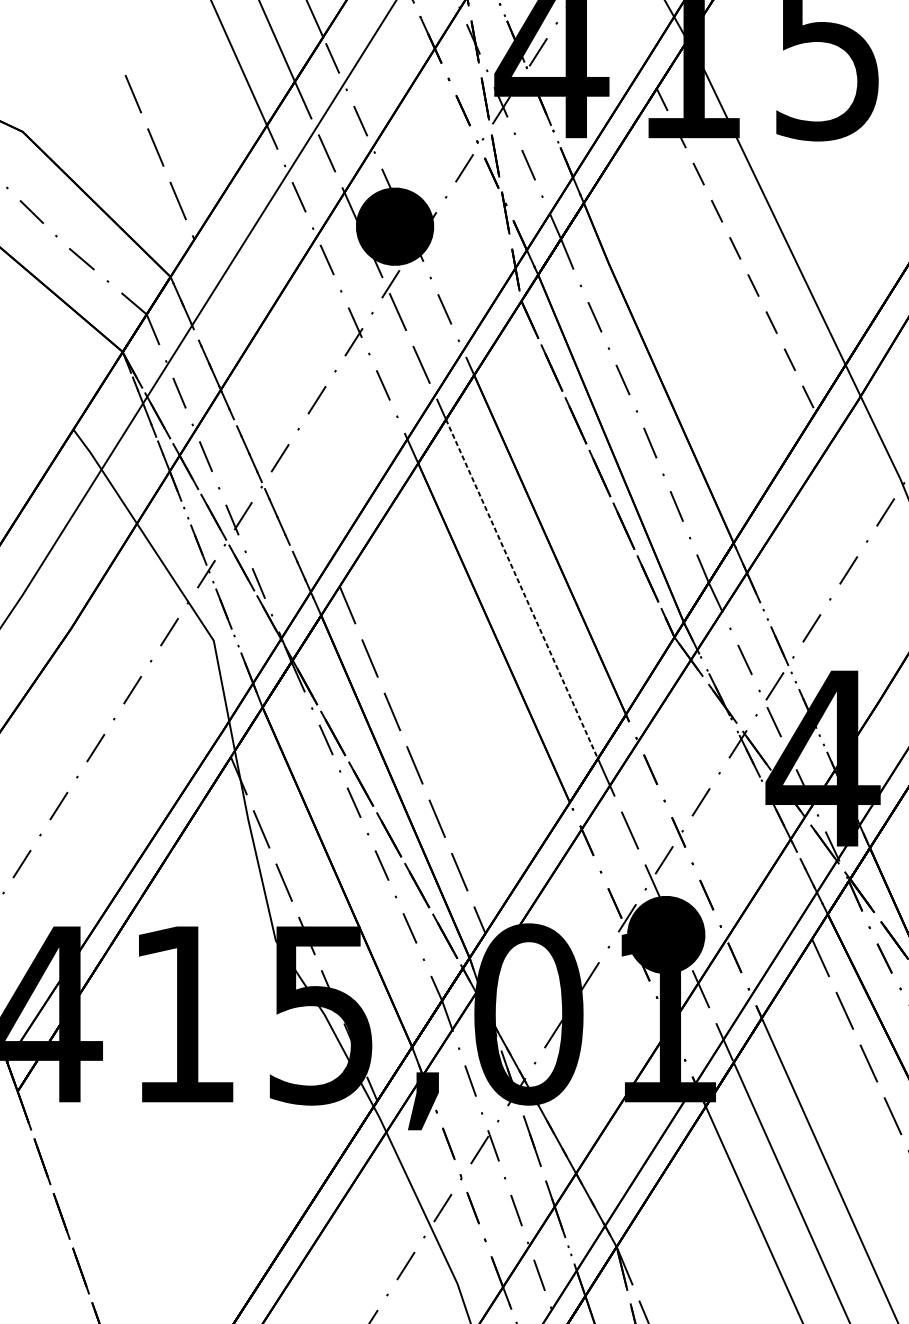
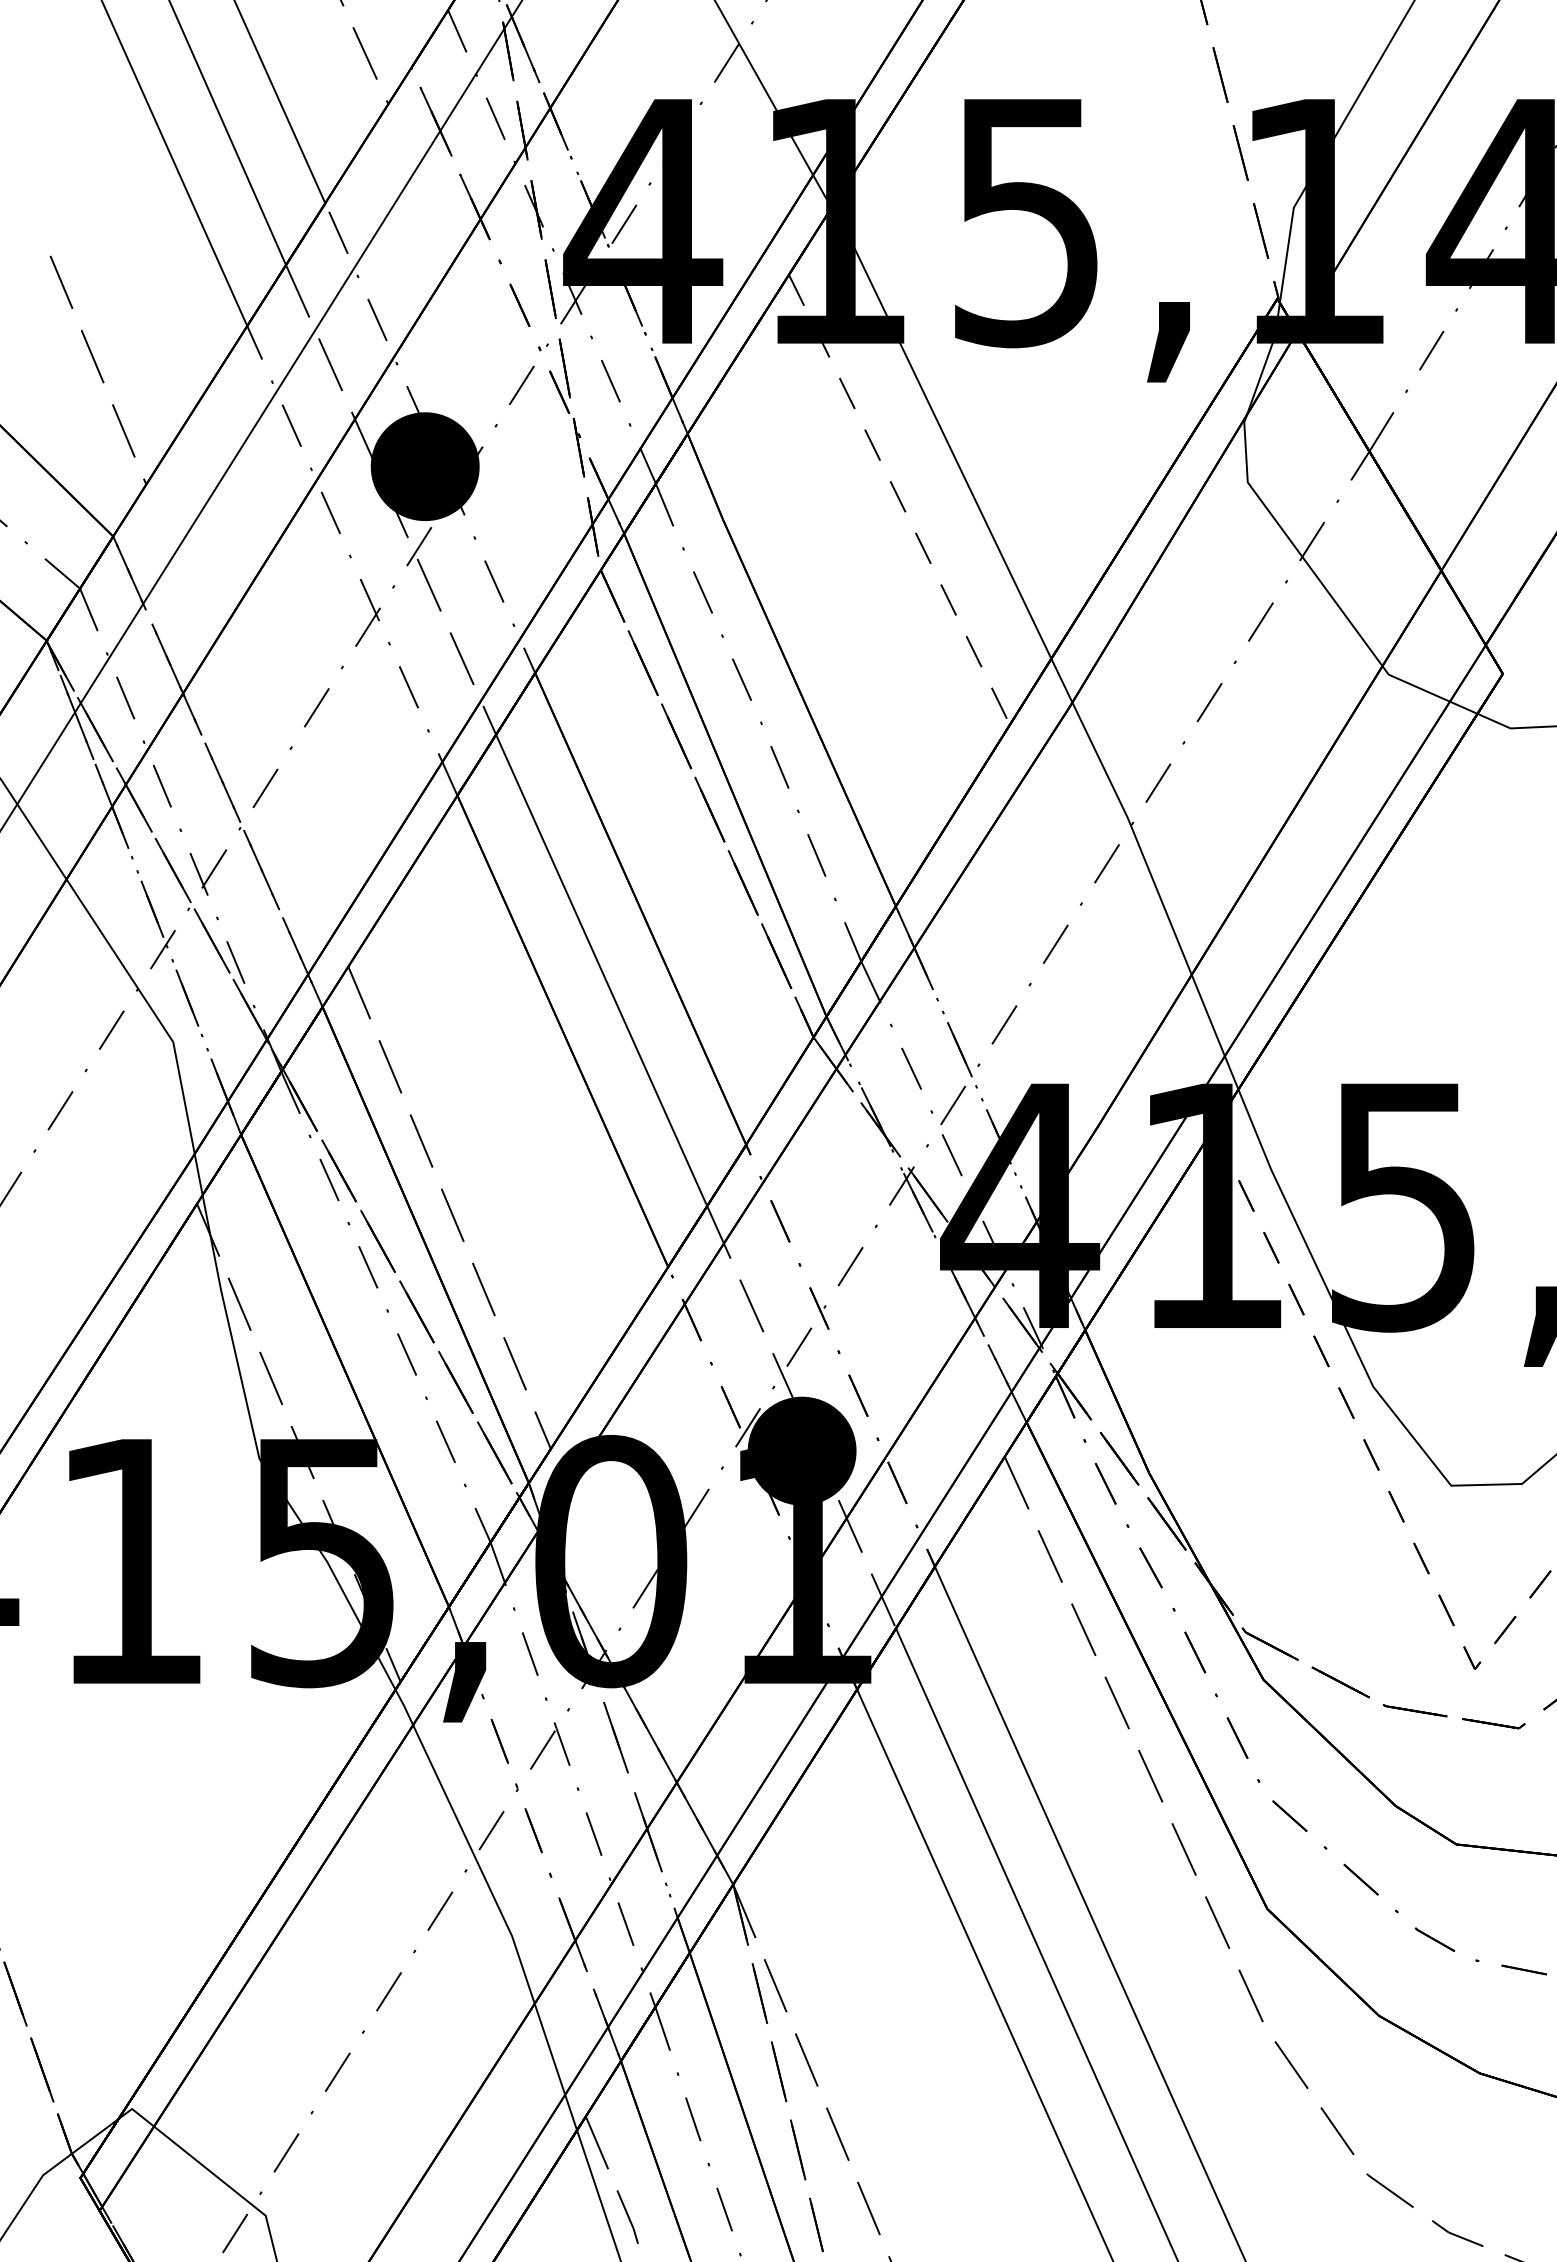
line: (521, 589) -> (601, 970), dashed -> solid

